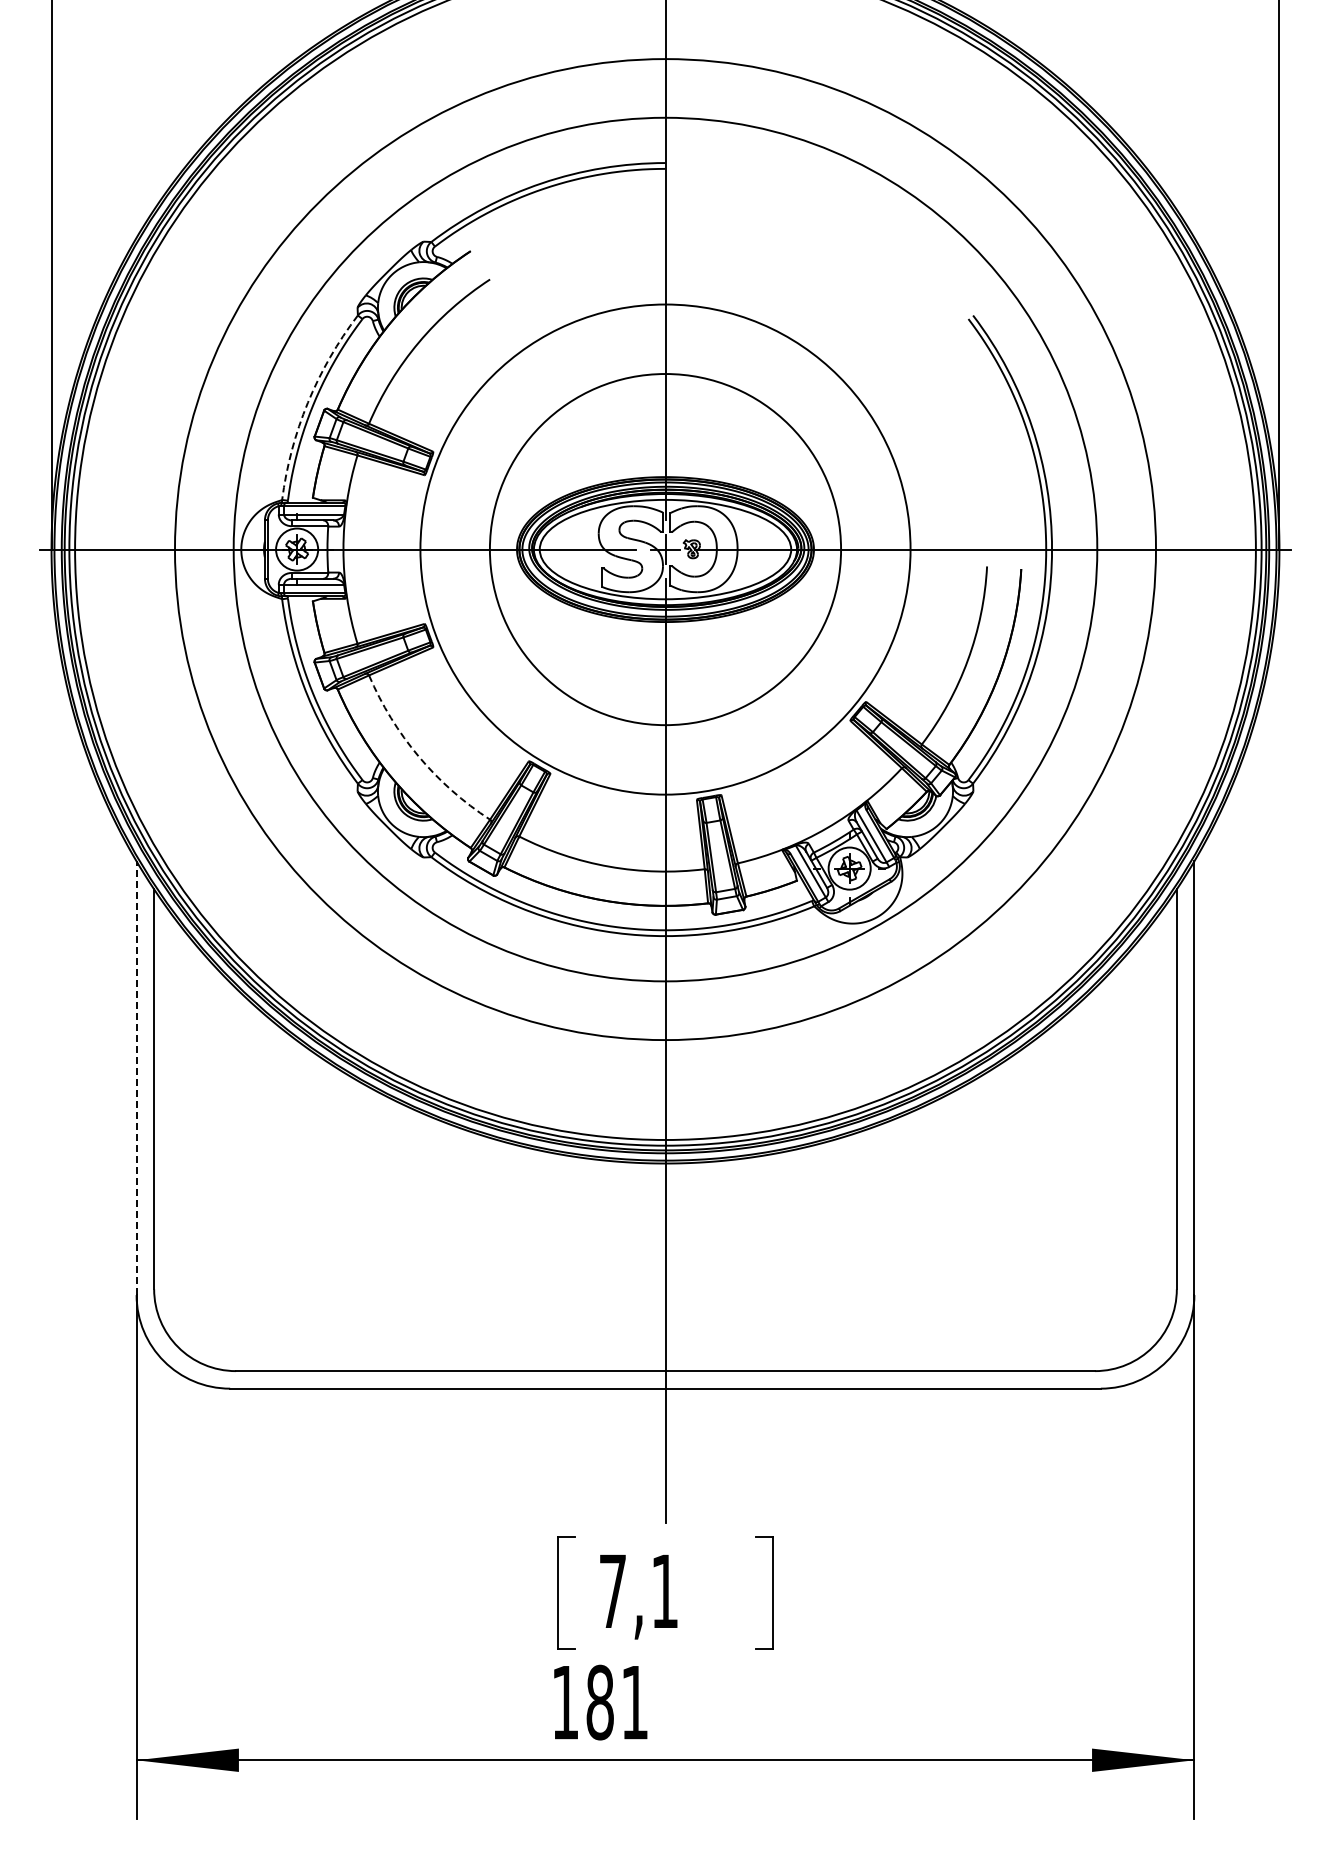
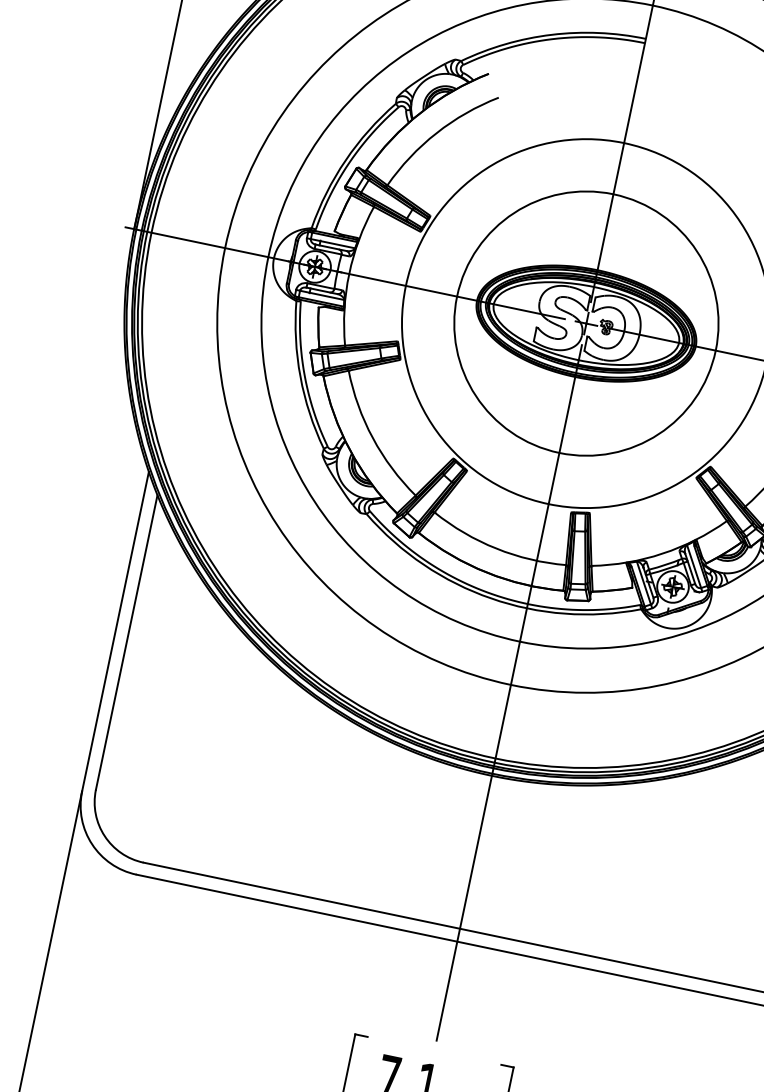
arc: (307, 402) -> (345, 160), dashed -> solid
arc: (418, 756) -> (372, 438), dashed -> solid
line: (136, 1078) -> (115, 631), dashed -> solid

